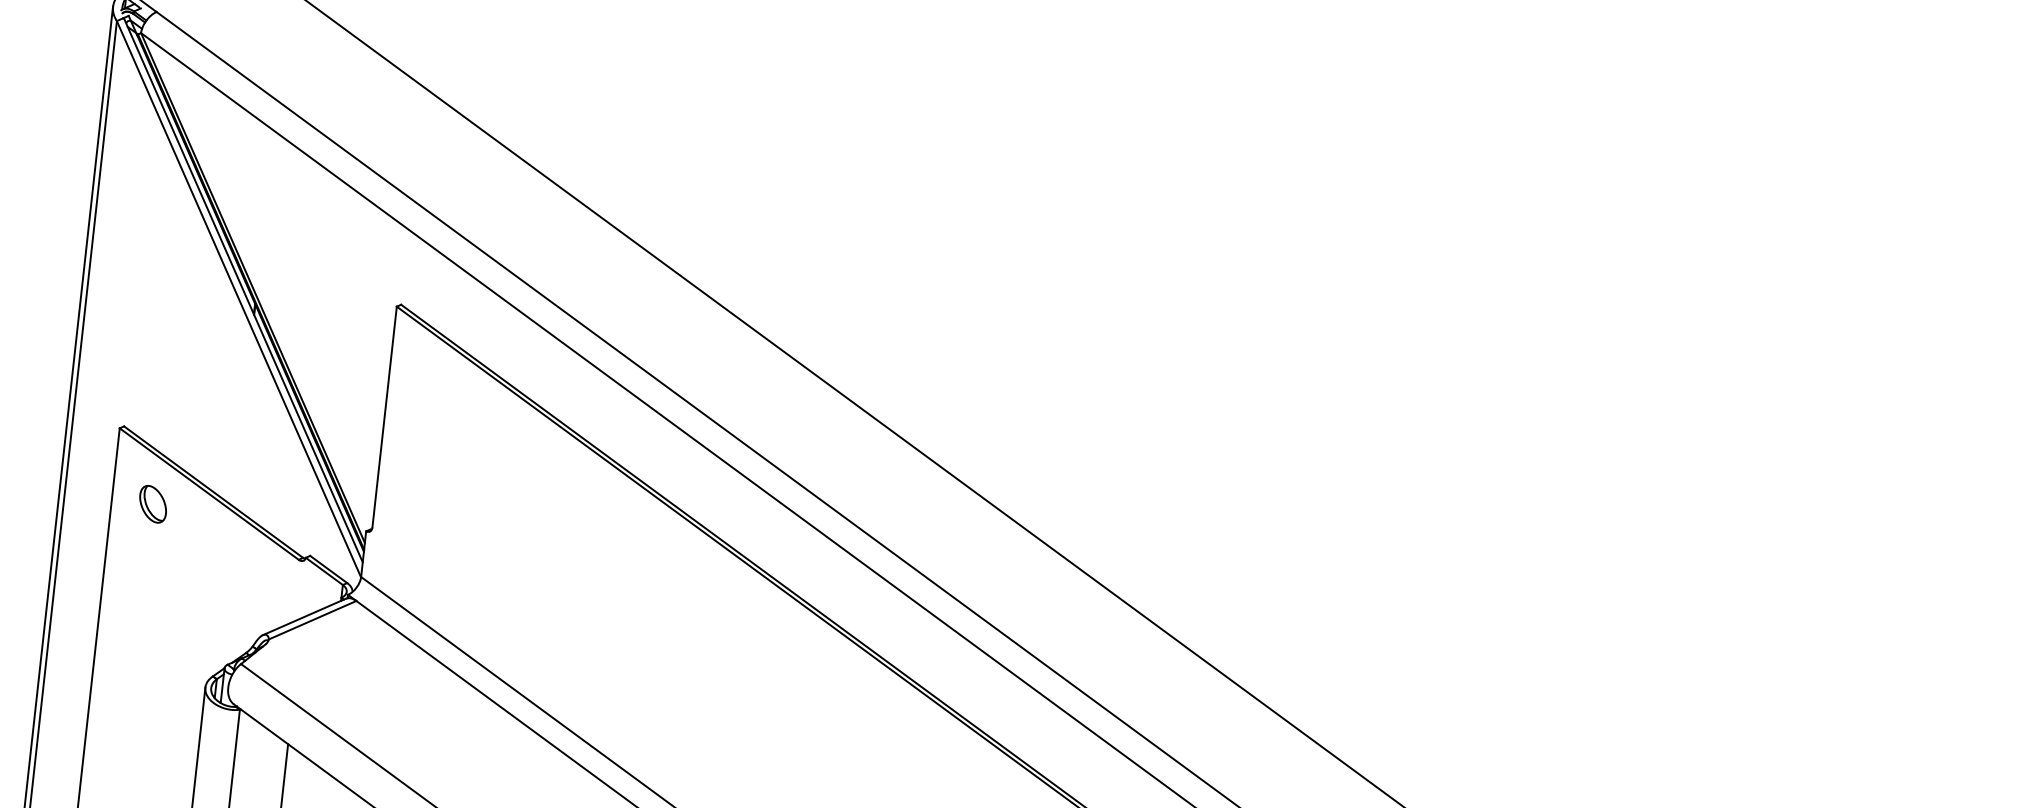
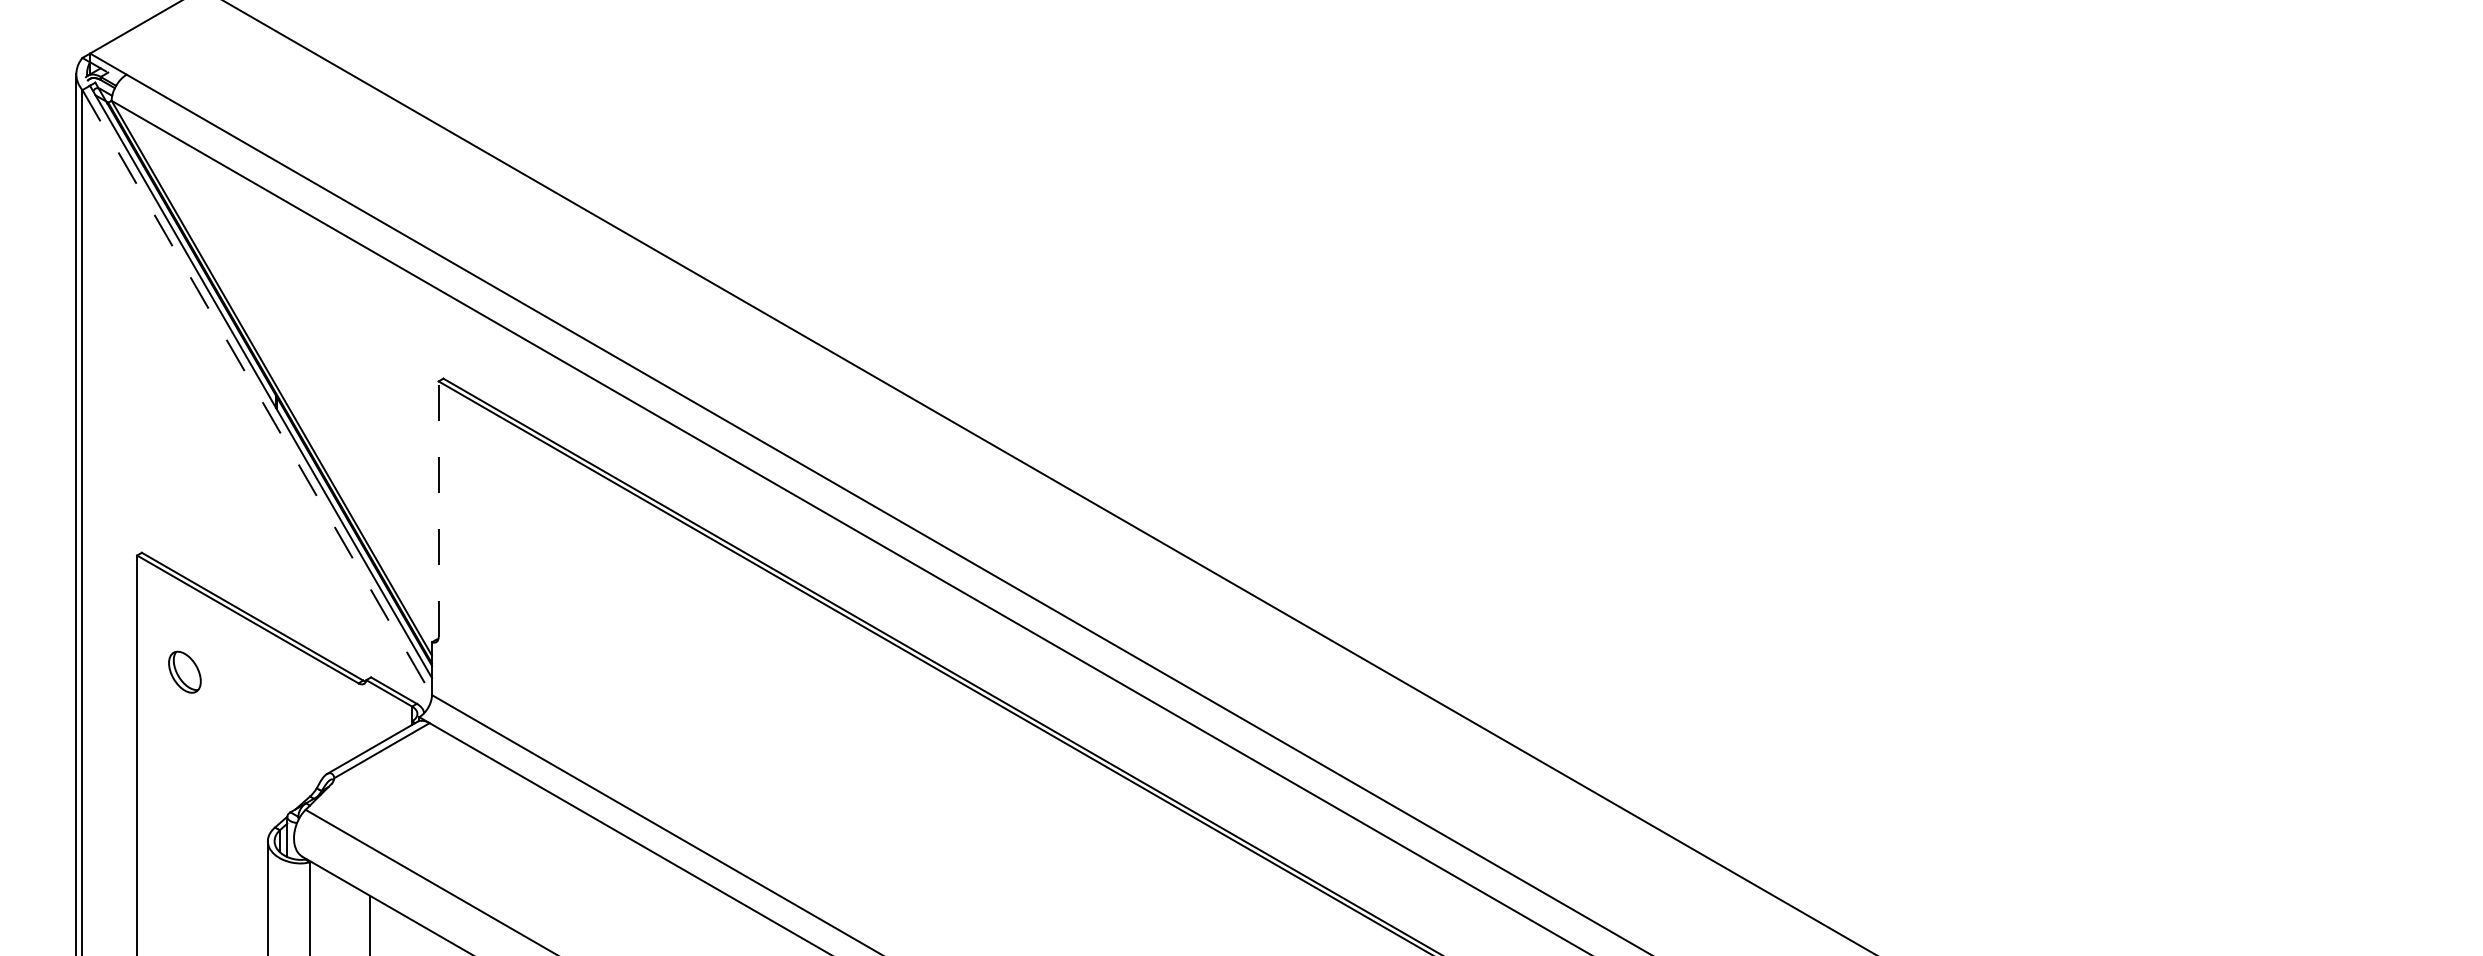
line: (239, 298) -> (257, 392), solid -> dashed
line: (384, 417) -> (438, 509), solid -> dashed
part: (152, 503) -> (184, 671), moved

